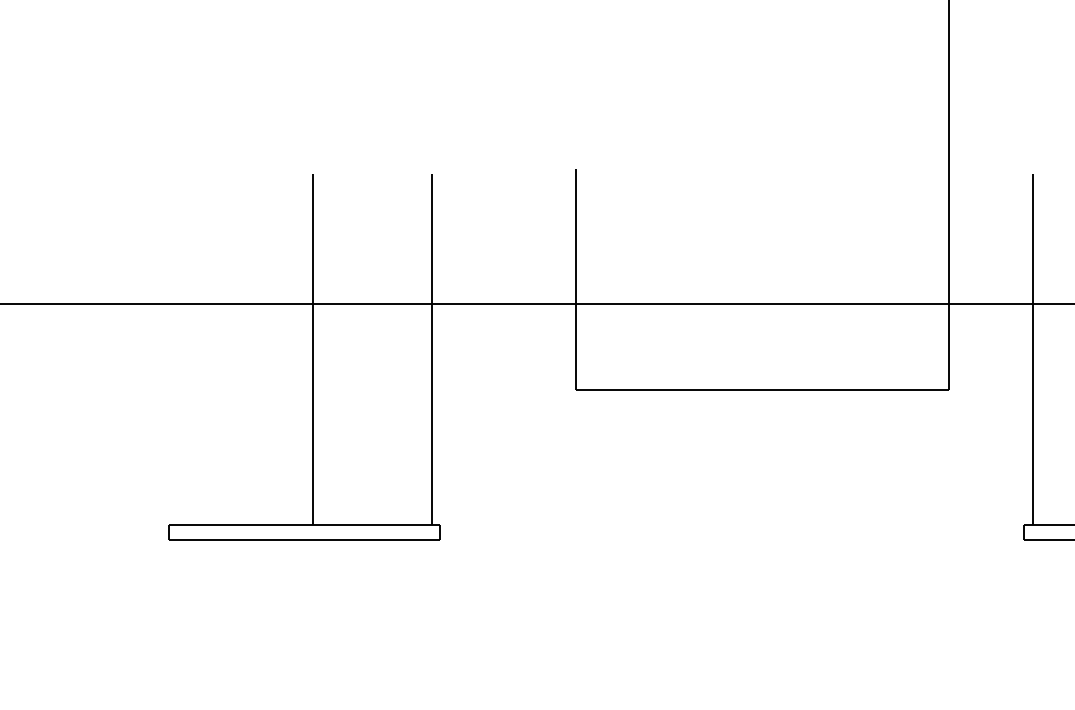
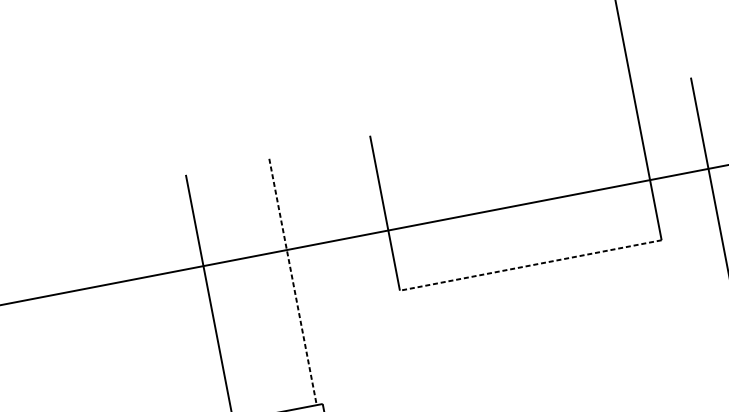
line: (431, 349) -> (293, 281), solid -> dashed
line: (762, 389) -> (530, 265), solid -> dashed

